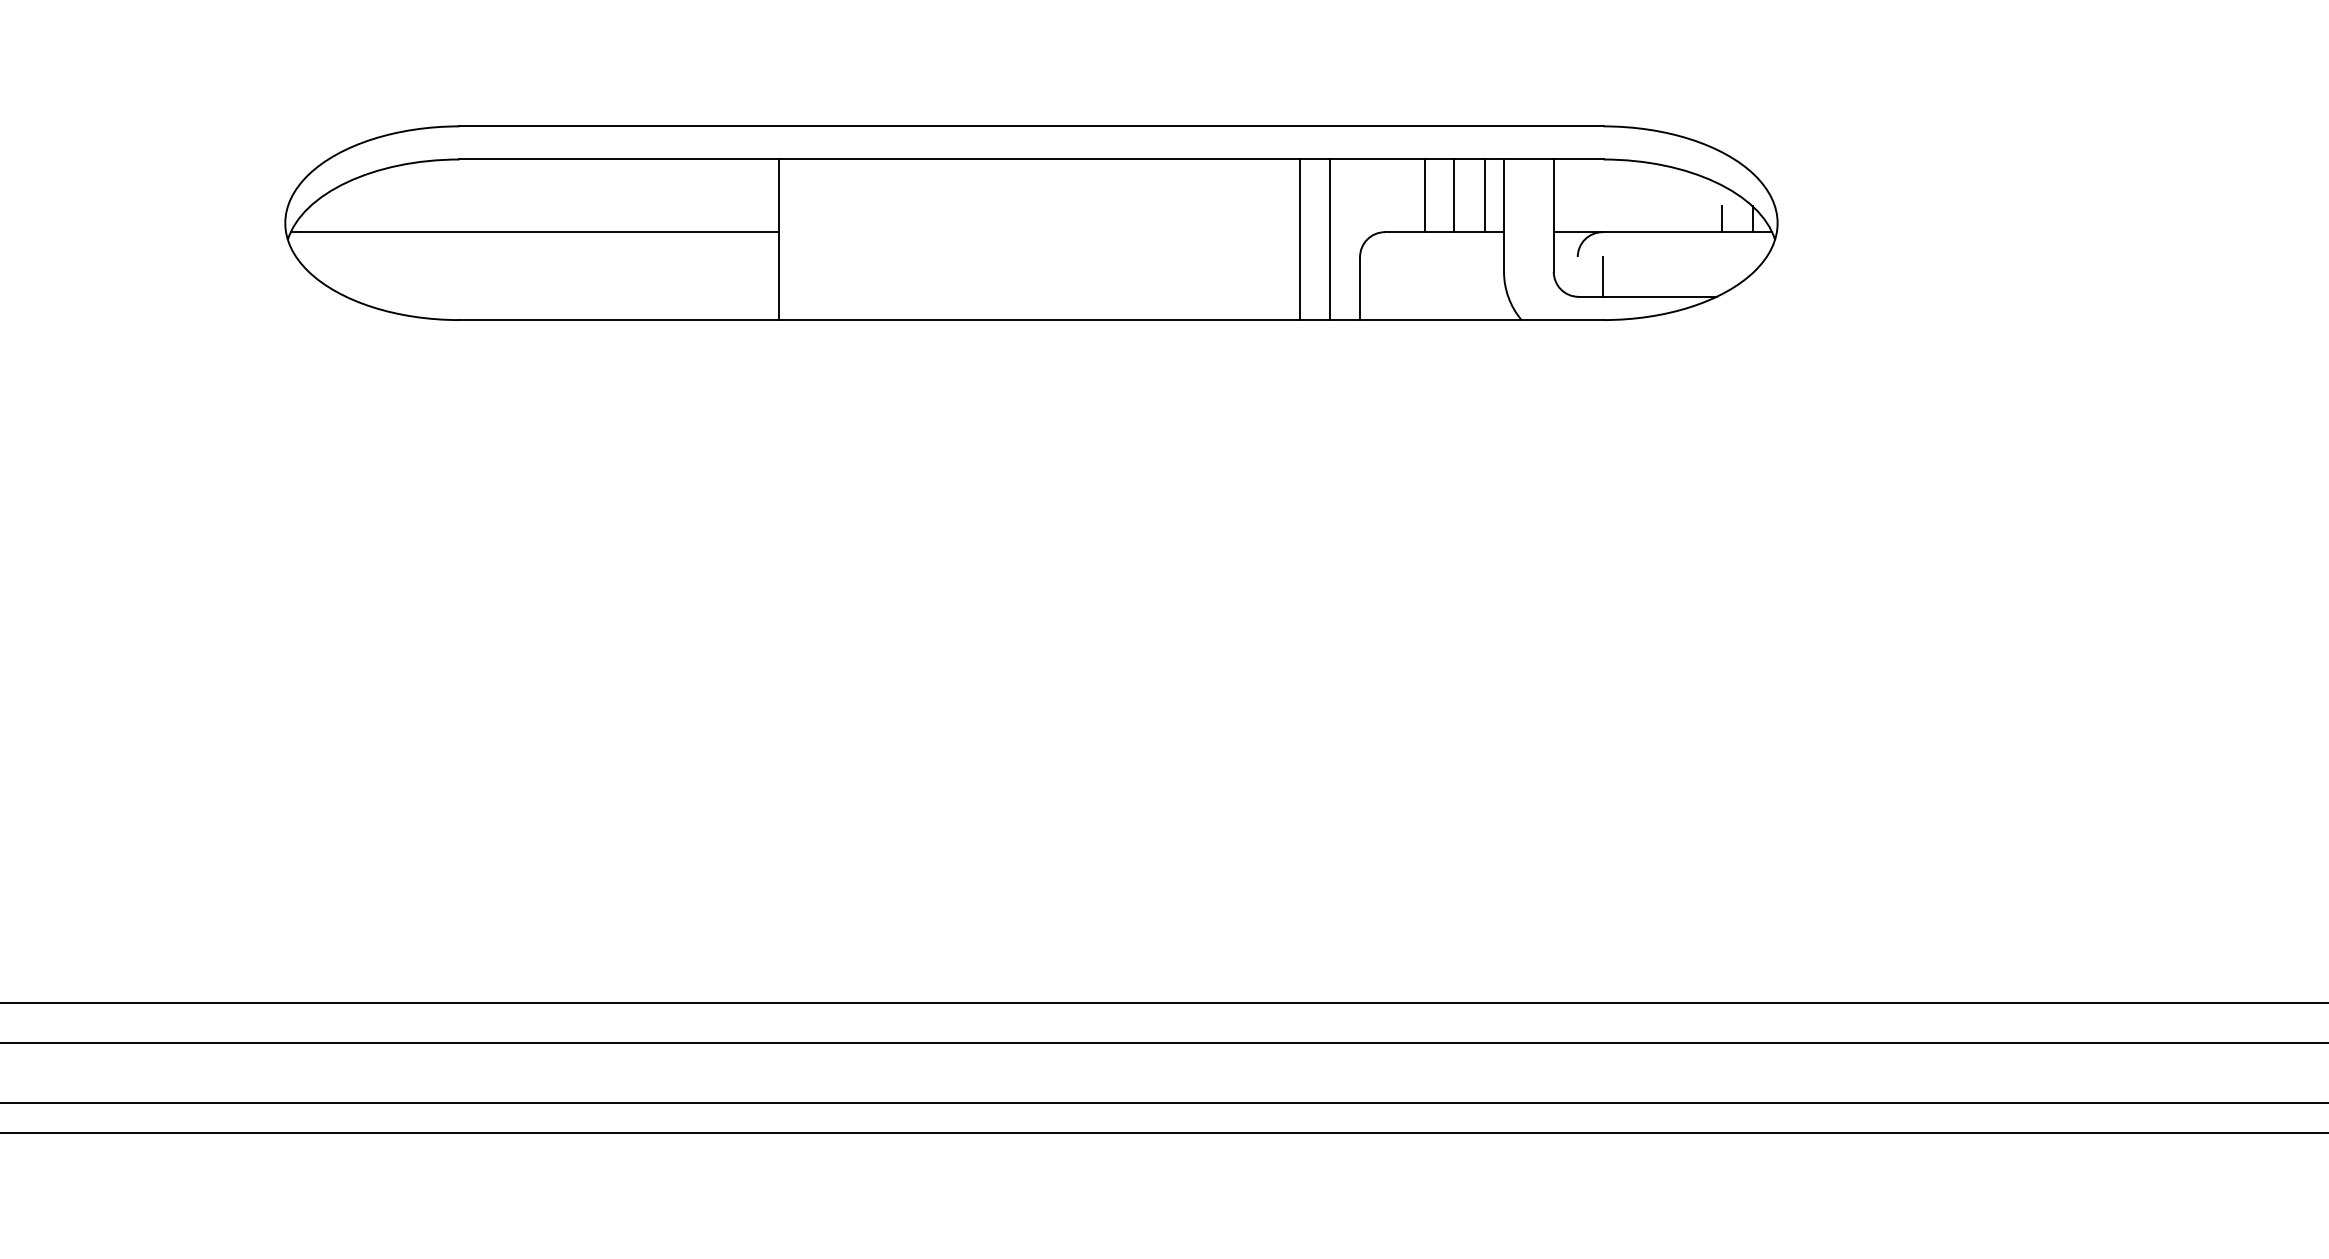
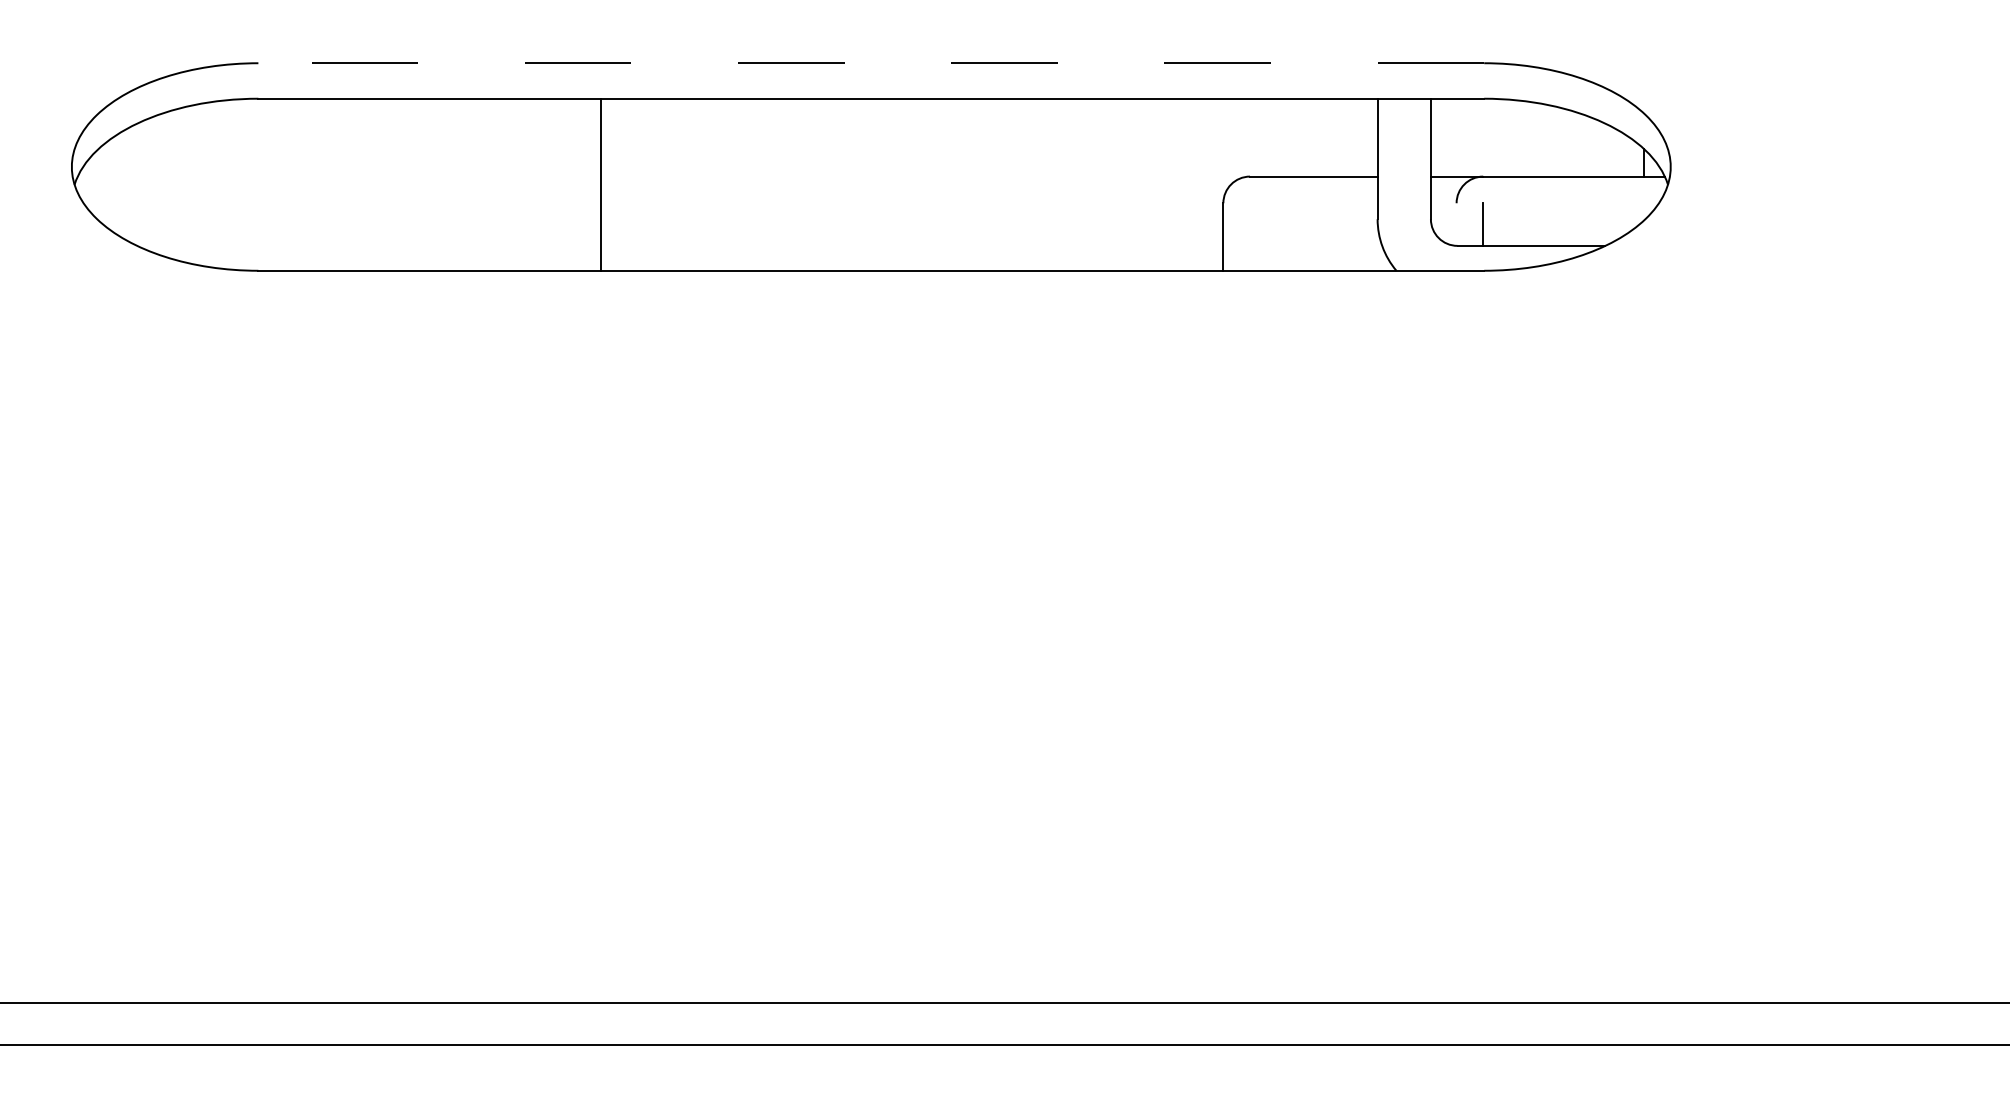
line: (1030, 126) -> (870, 63), solid -> dashed
line: (1425, 195) -> (1293, 137), removed
line: (1454, 195) -> (1324, 137), removed
line: (1484, 195) -> (1356, 137), removed
line: (1722, 219) -> (1611, 163), removed
line: (534, 232) -> (338, 176), removed
line: (1300, 239) -> (1159, 184), removed
line: (1329, 239) -> (1190, 184), removed

